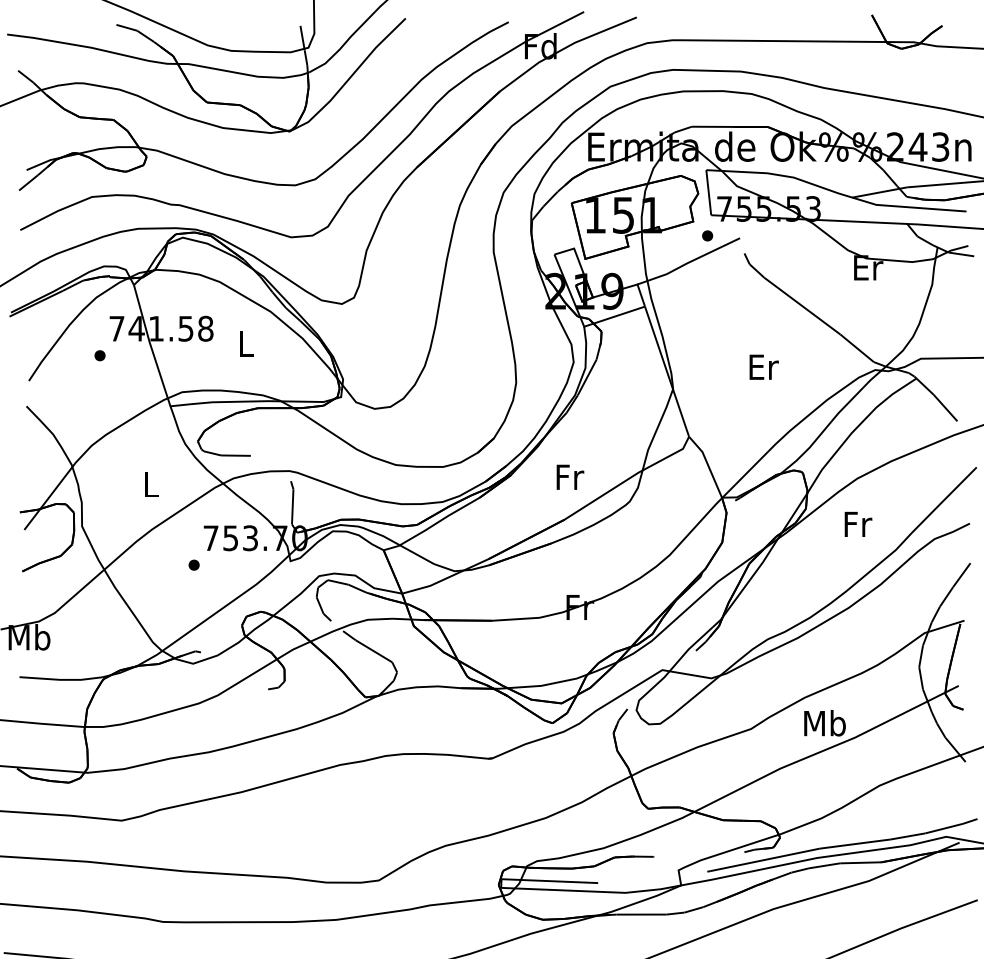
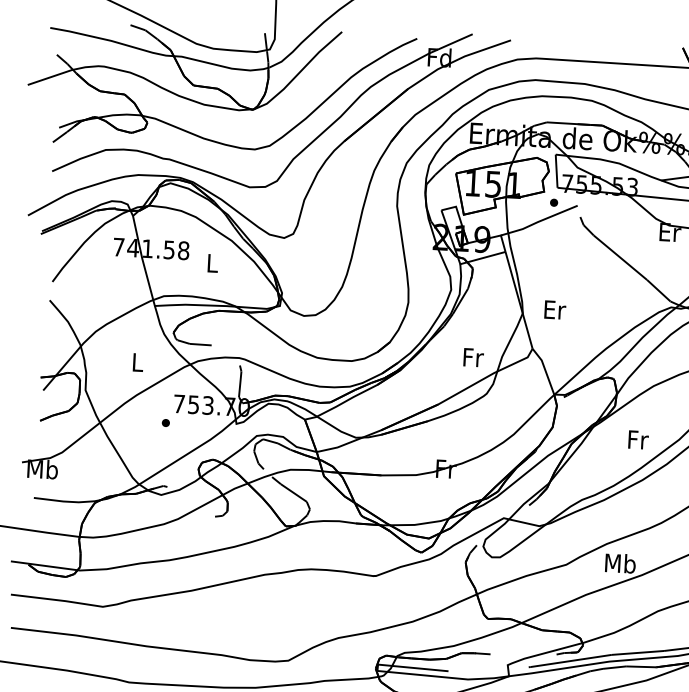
part: (99, 355) -> (105, 266), removed
text: (763, 366) -> (554, 309), moved
text: (570, 476) -> (473, 357), moved
text: (858, 523) -> (638, 439), moved

